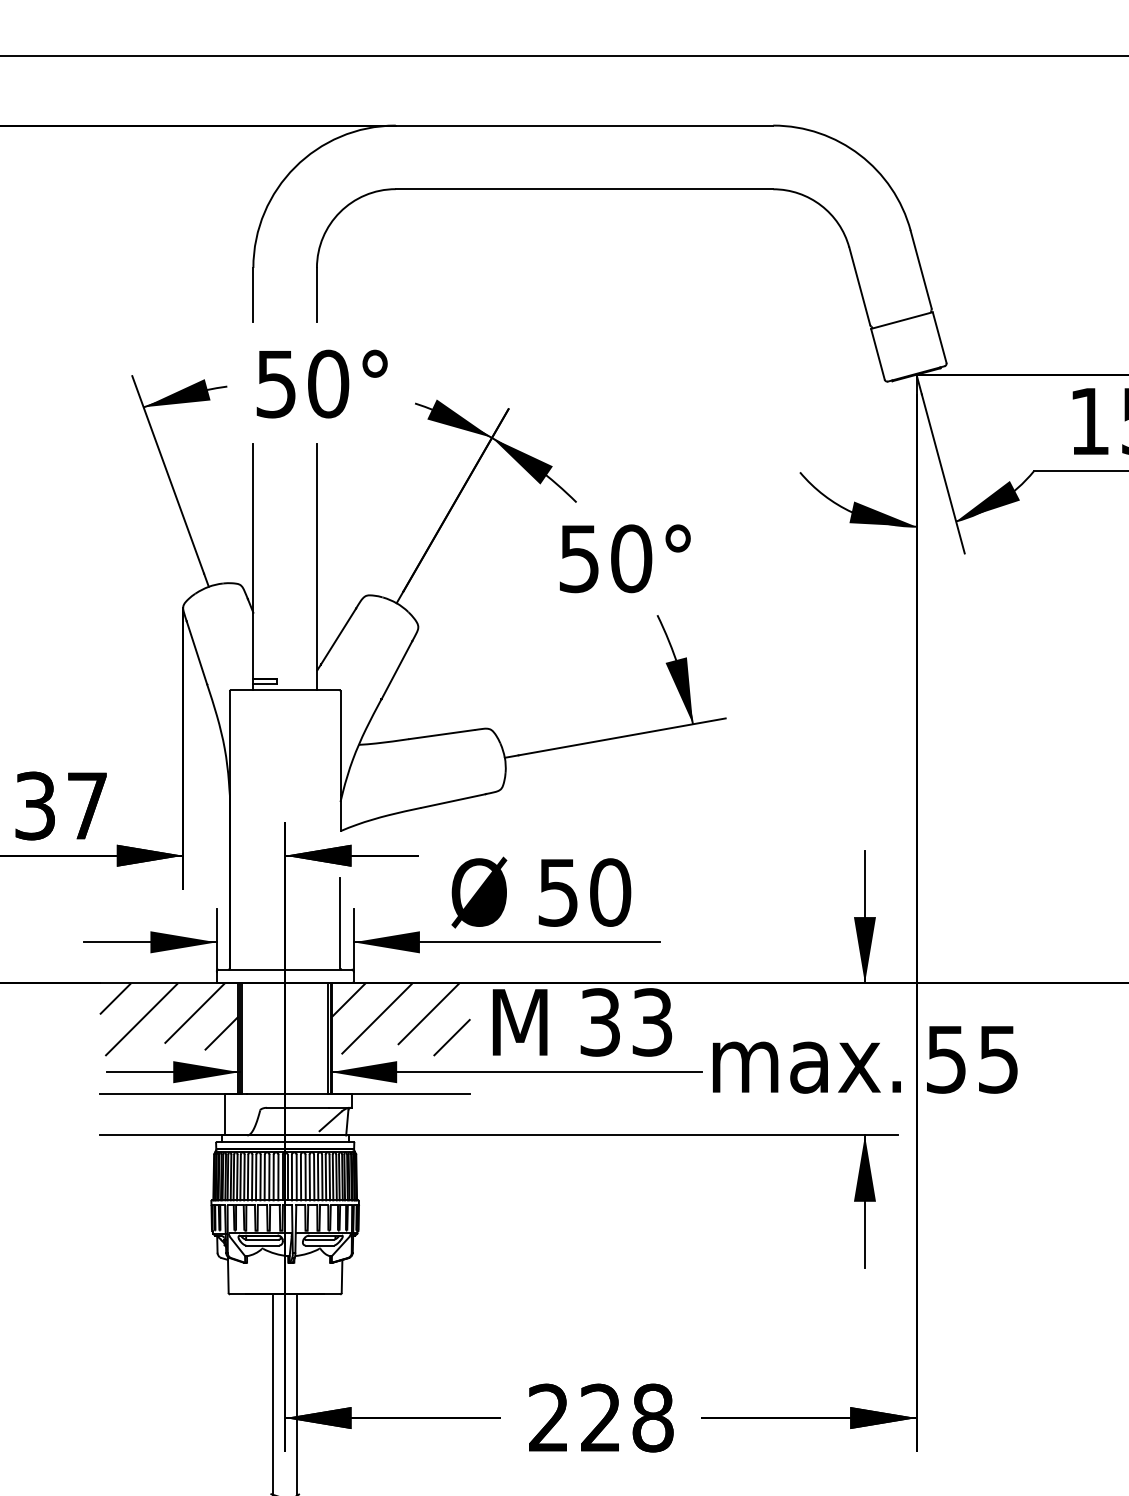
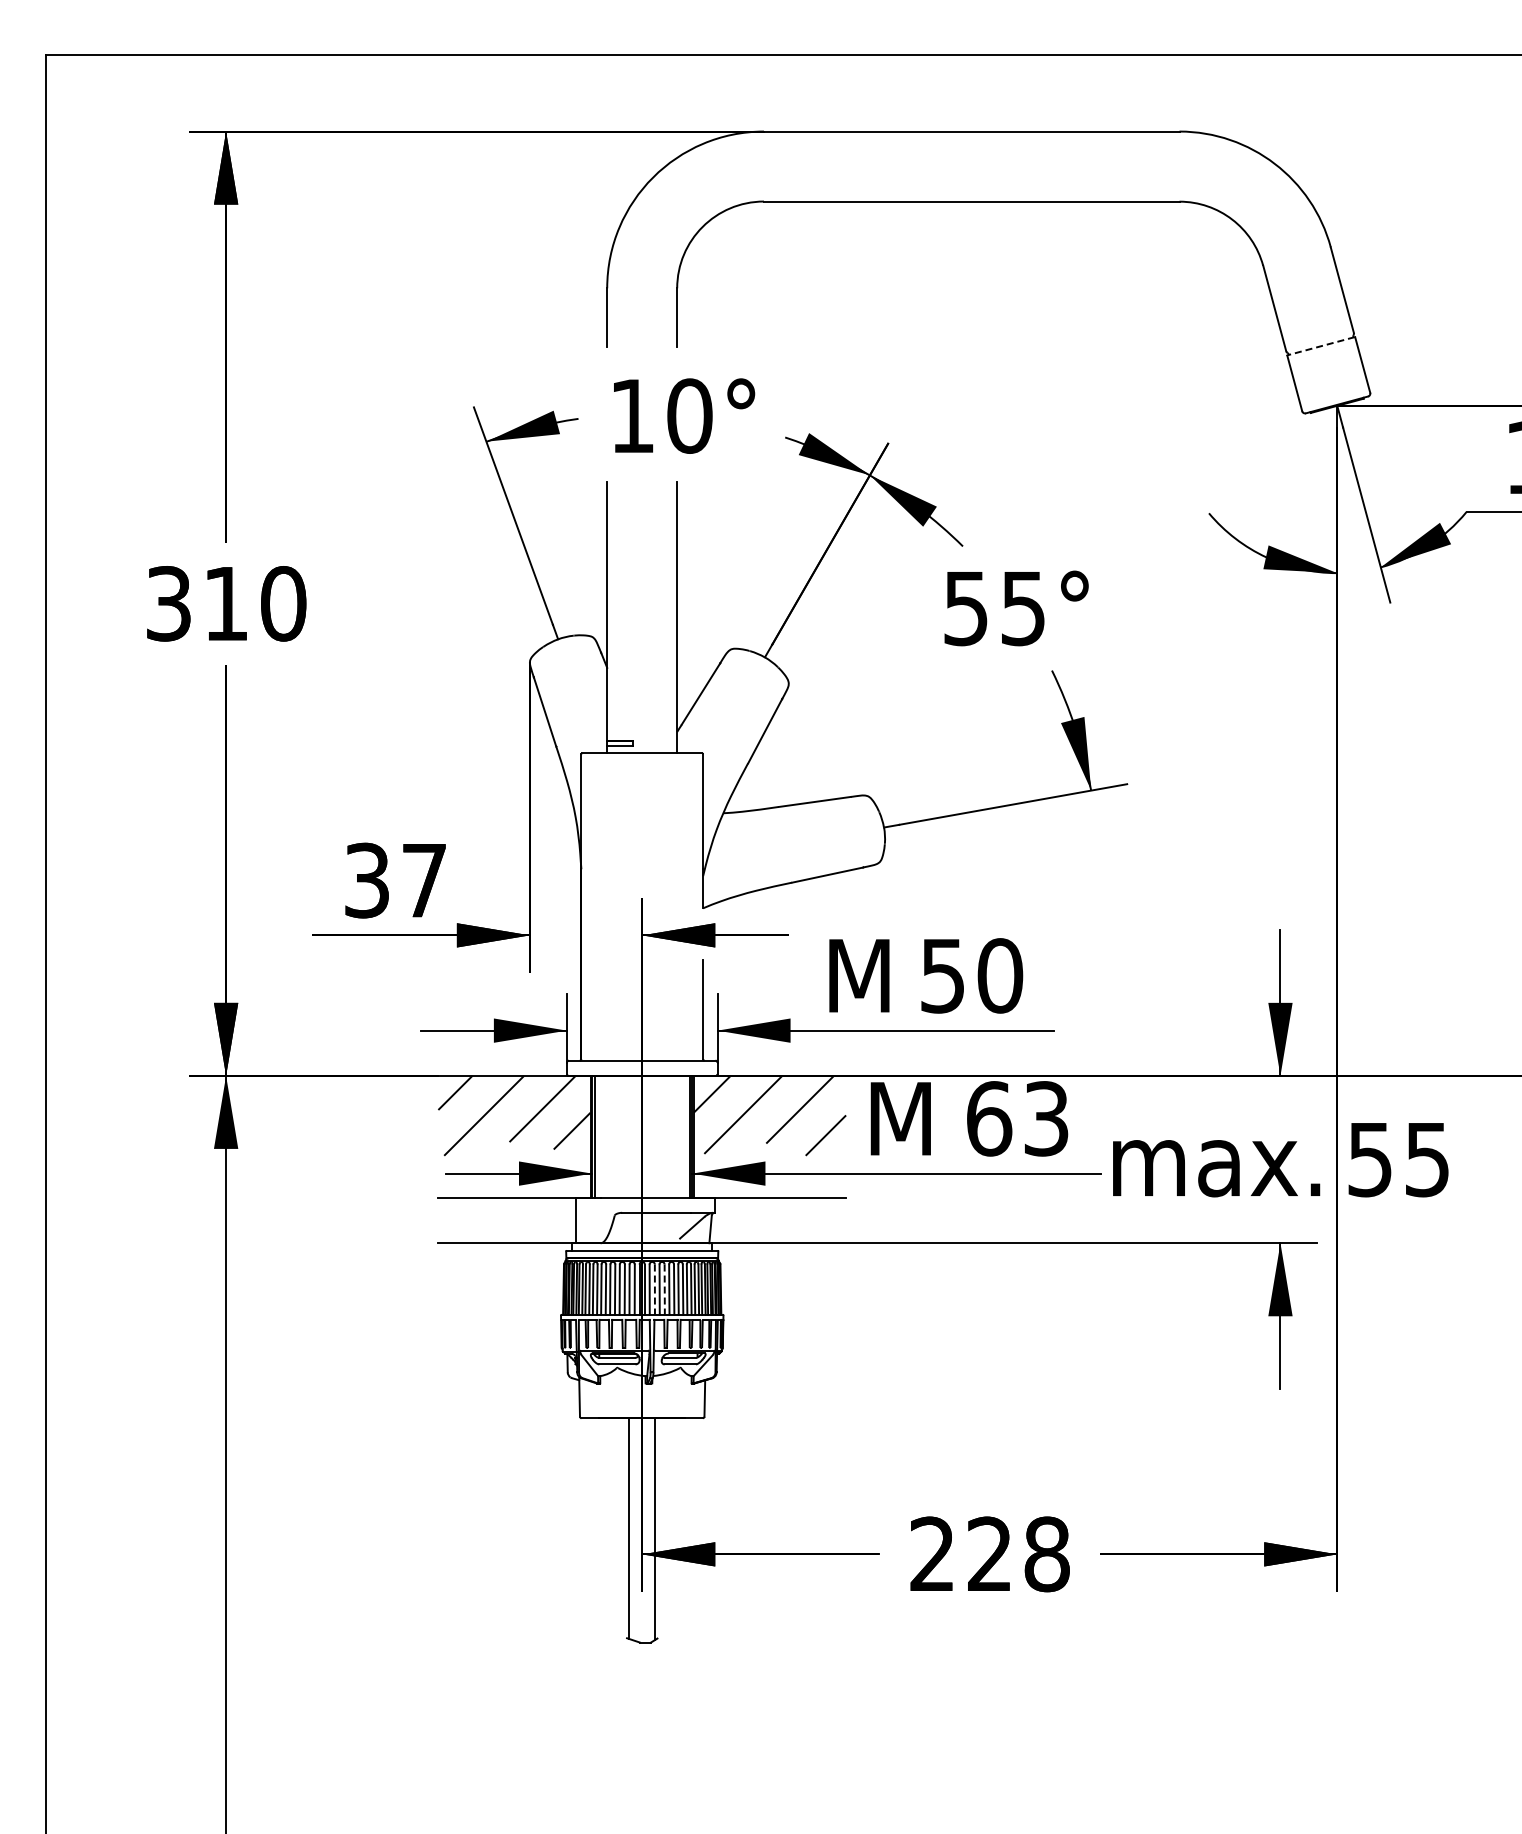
line: (902, 320) -> (1321, 346), solid -> dashed
text: (276, 384) -> (632, 416), 50° -> 10°
text: (631, 558) -> (1023, 608), 50° -> 55°
text: (480, 892) -> (857, 975), Ø -> M
text: (600, 1022) -> (989, 1118), 33 -> 63
line: (296, 1178) -> (654, 1290), solid -> dashed
line: (305, 1178) -> (664, 1290), solid -> dashed

